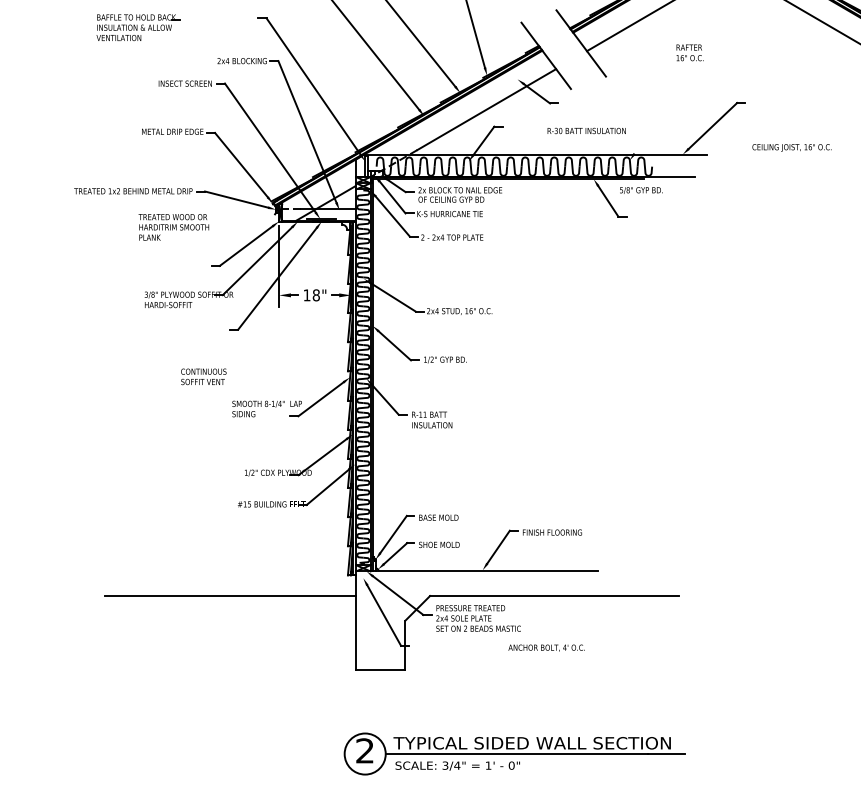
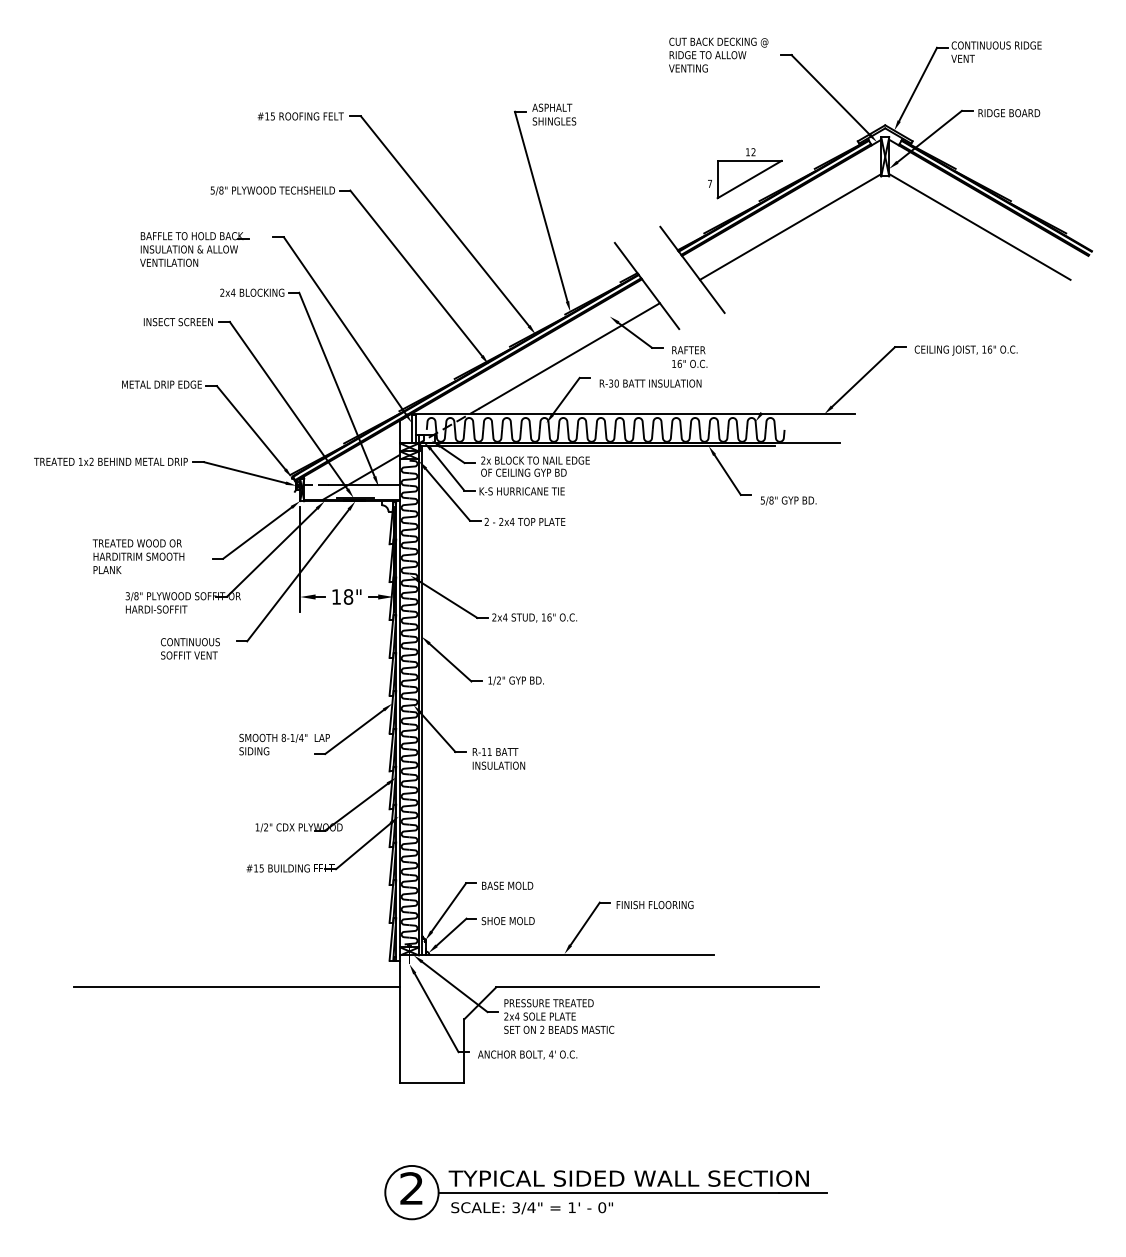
part: (138, 27) -> (194, 249), moved
text: (689, 52) -> (689, 356), moved
text: (586, 130) -> (650, 383), moved
text: (791, 147) -> (965, 350), moved
text: (641, 190) -> (788, 500), moved
text: (173, 227) -> (138, 556), moved
text: (203, 376) -> (190, 648), moved
text: (546, 647) -> (527, 1054), moved

